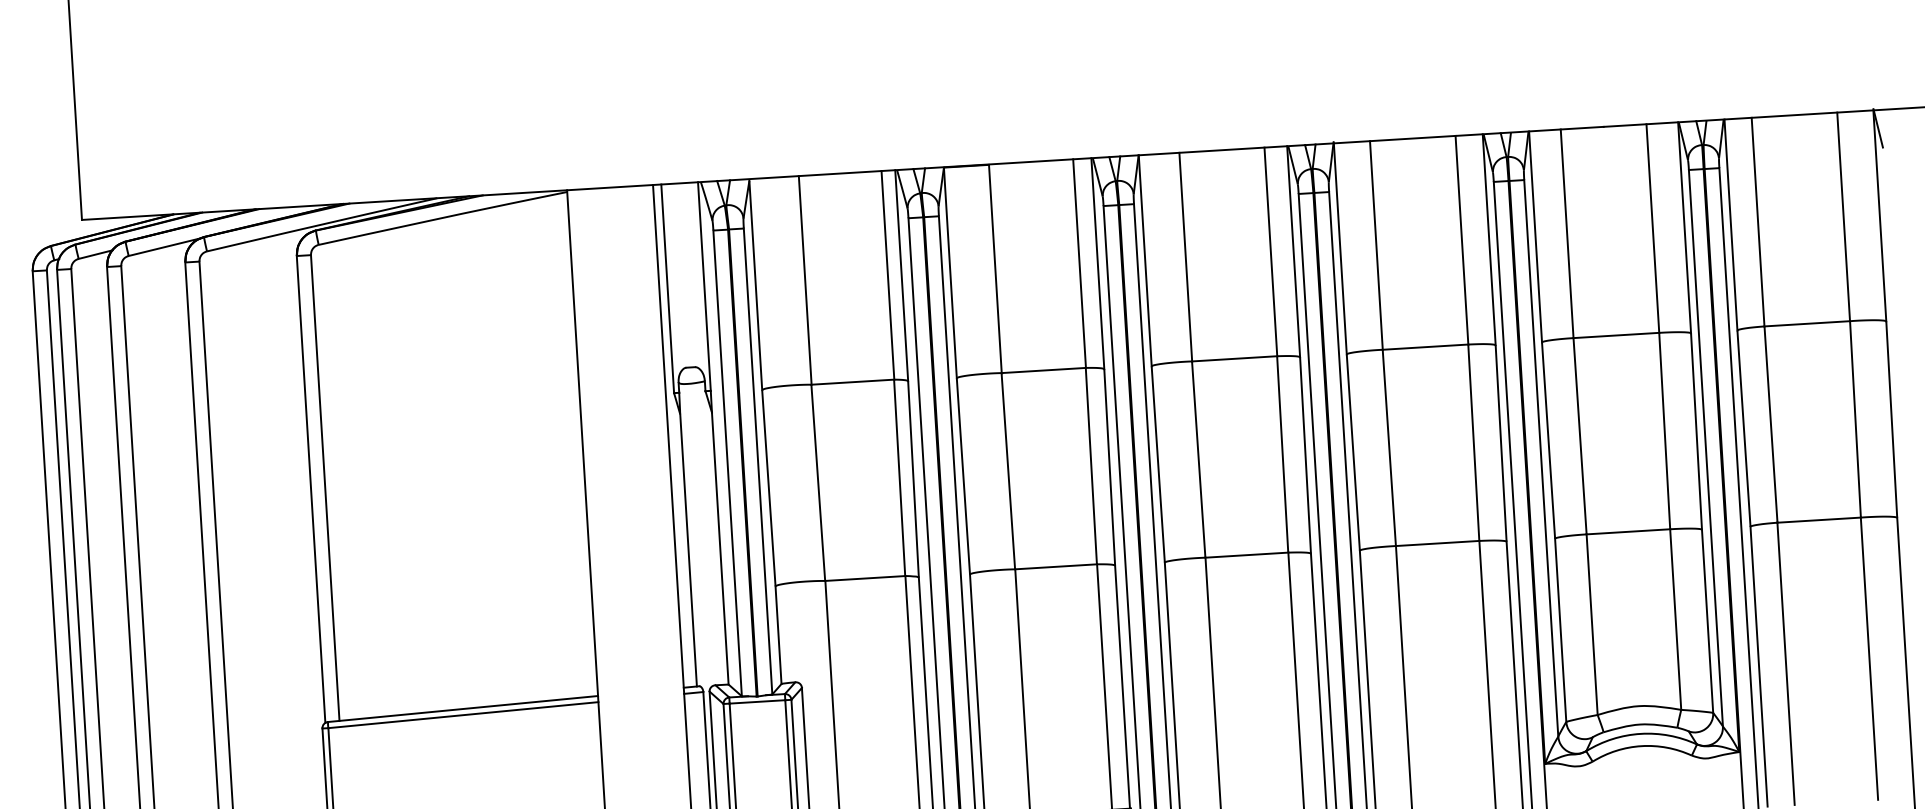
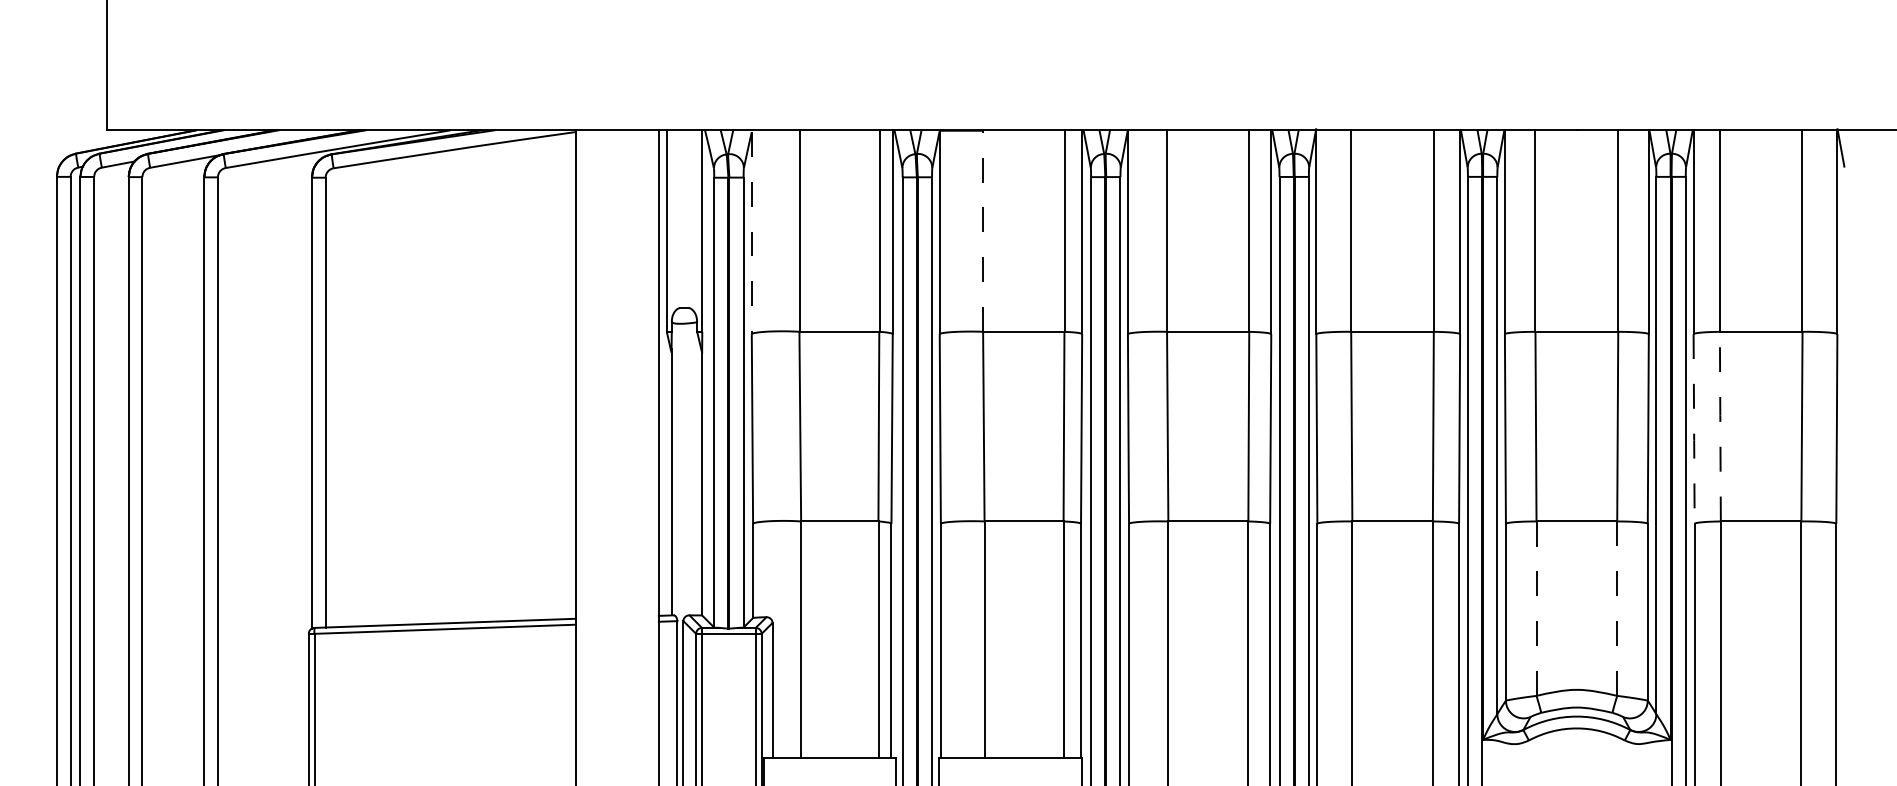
line: (995, 269) -> (983, 231), solid -> dashed
line: (755, 285) -> (751, 233), solid -> dashed
line: (1771, 424) -> (1720, 426), solid -> dashed
line: (1744, 429) -> (1694, 429), solid -> dashed
line: (1676, 620) -> (1617, 609), solid -> dashed
line: (1592, 624) -> (1536, 608), solid -> dashed

